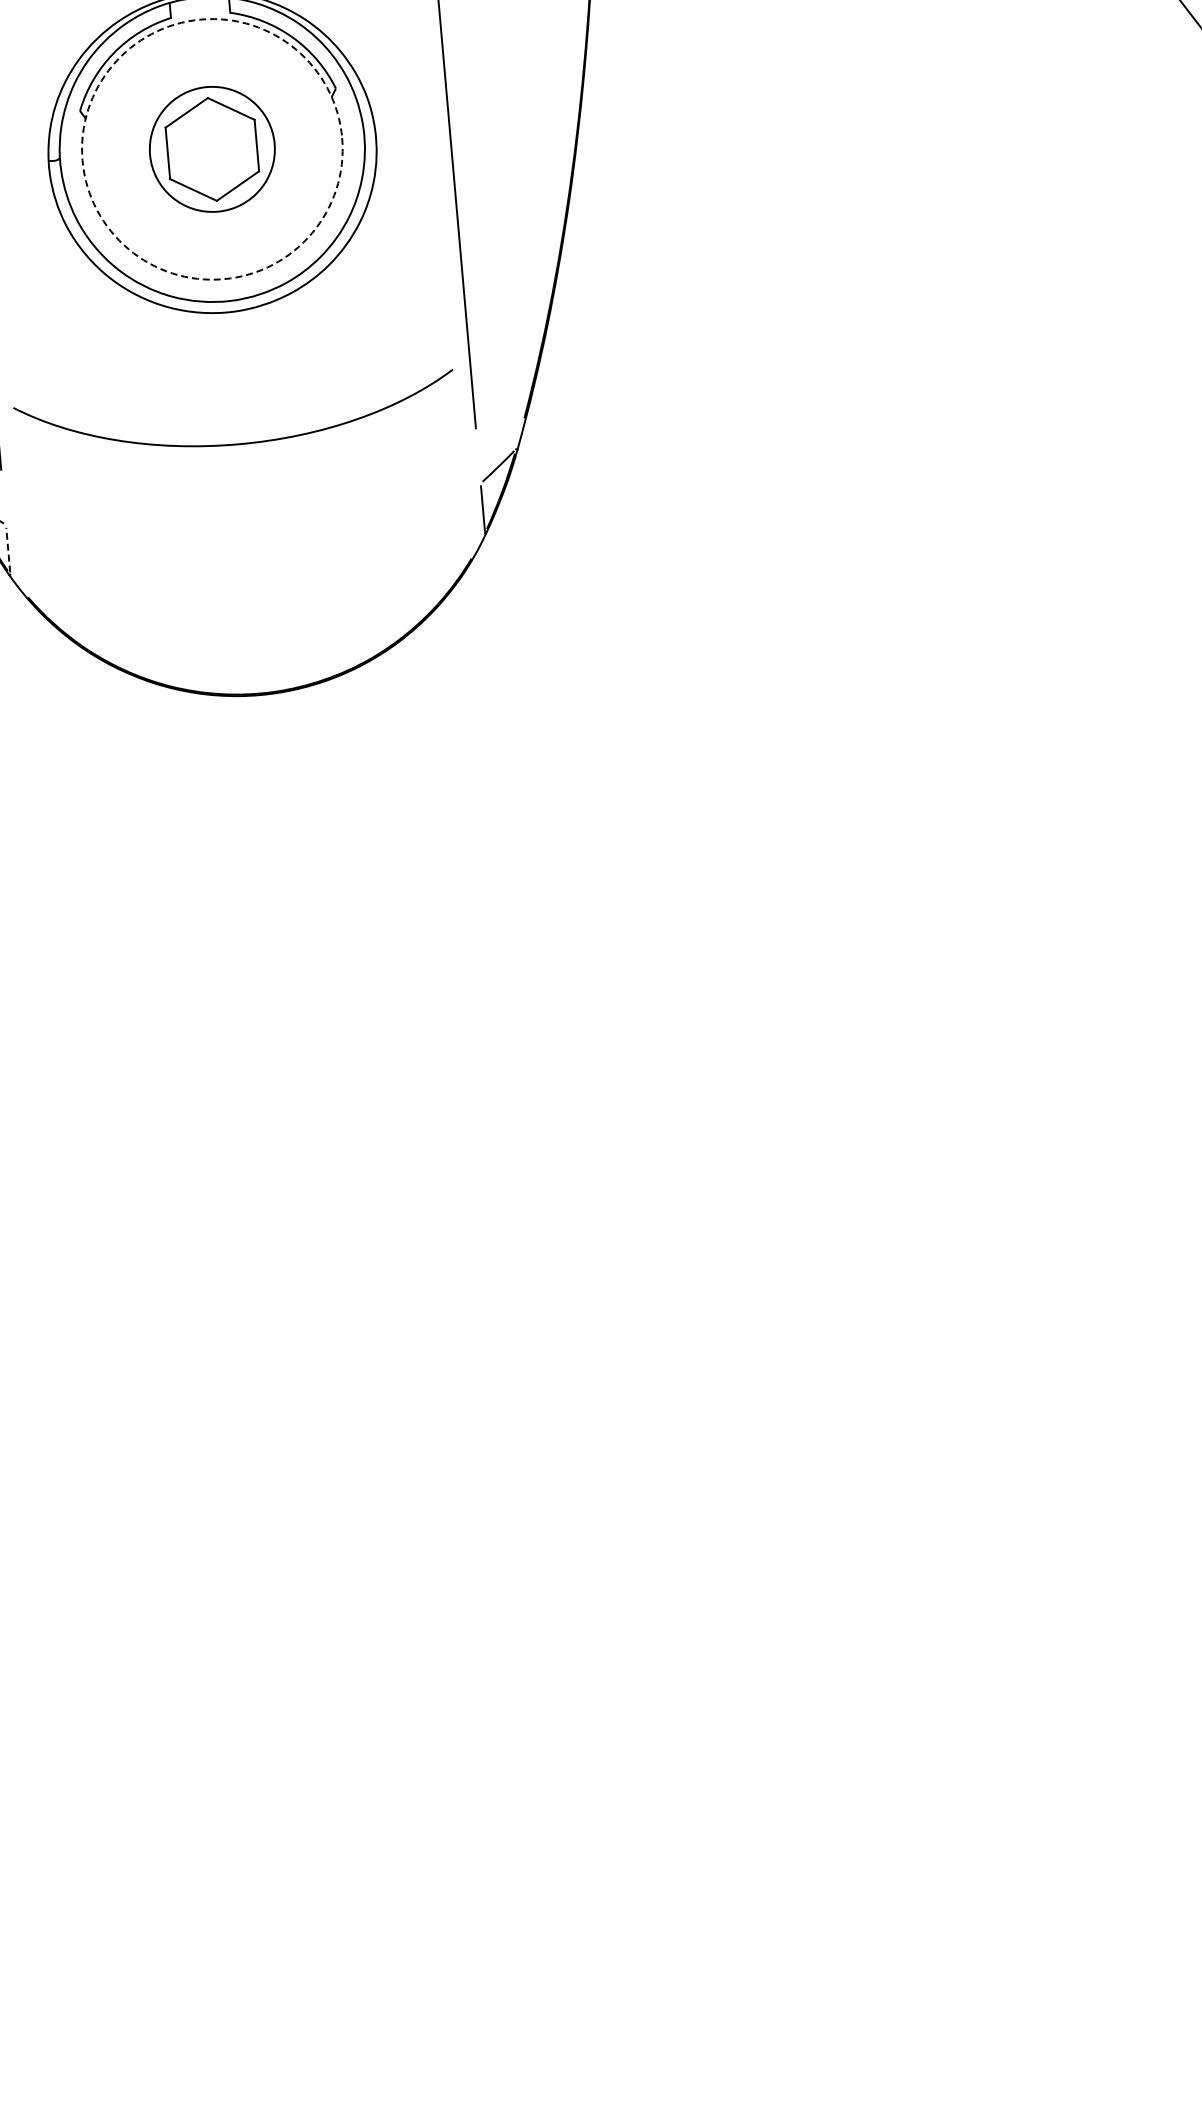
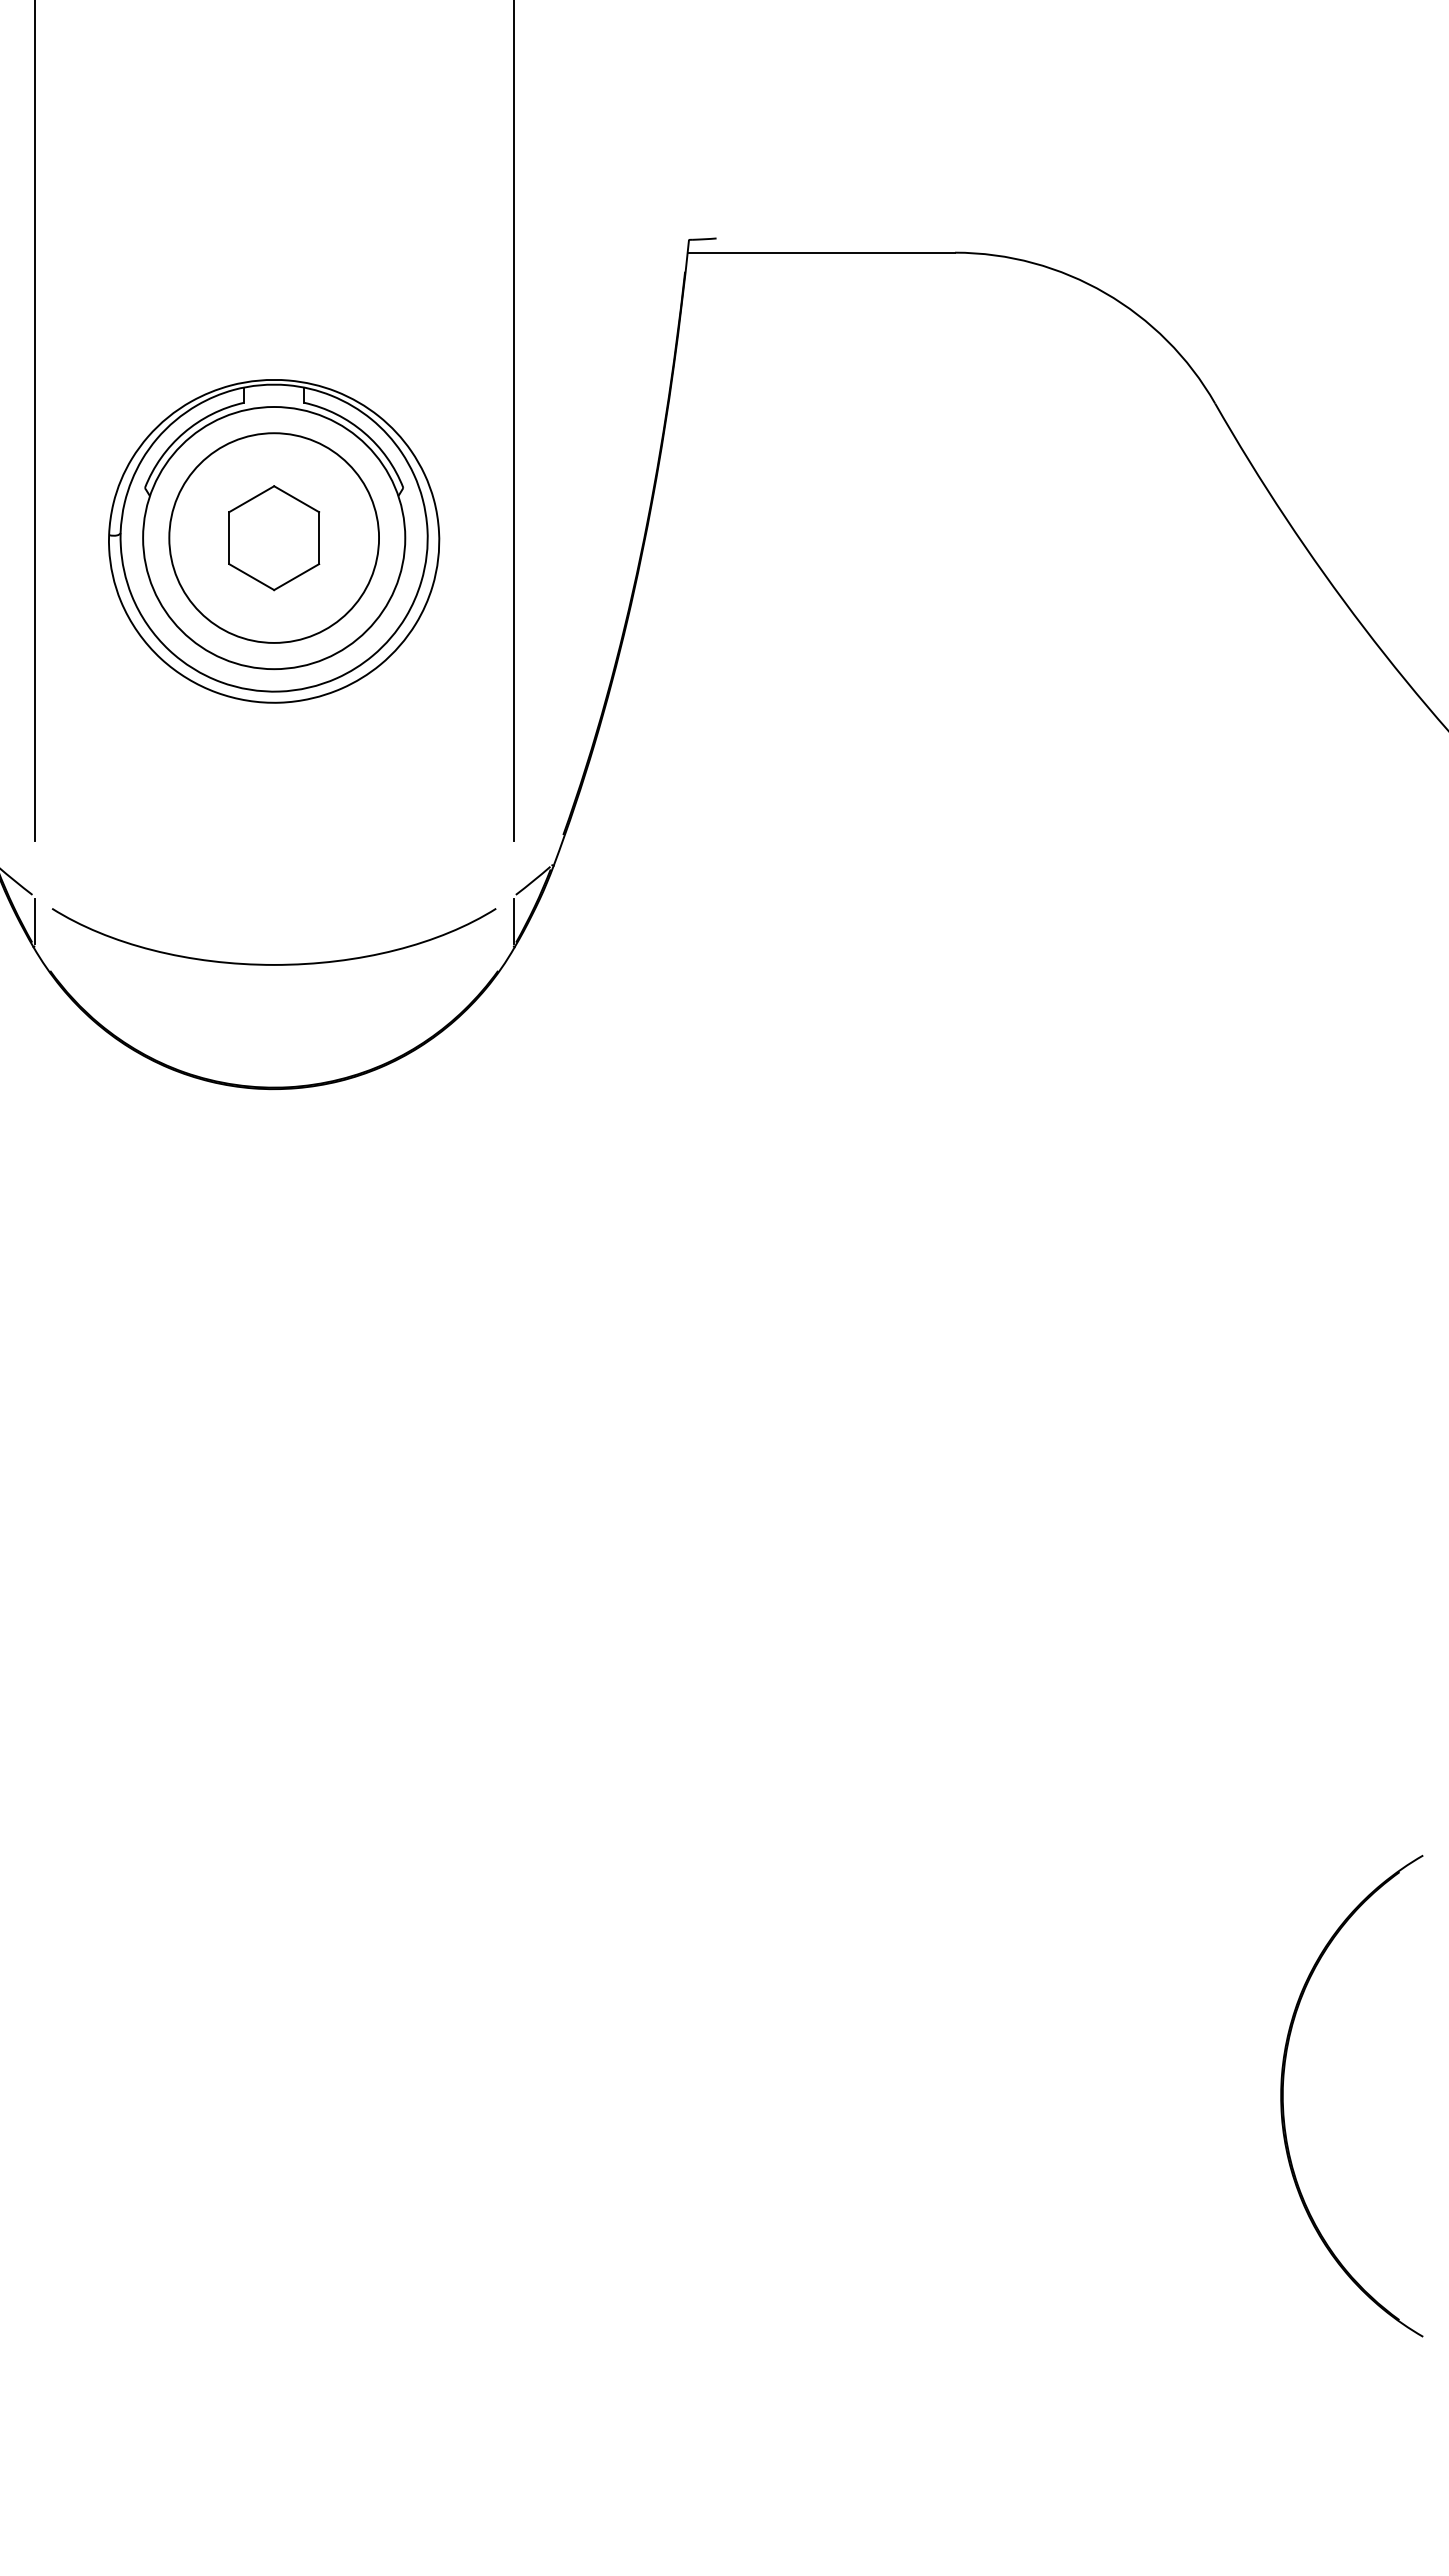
circle: (212, 148) -> (274, 537), size x1.67
circle: (212, 149) -> (274, 538), dashed -> solid
curve: (237, 443) -> (273, 964), moved
line: (8, 549) -> (34, 921), dashed -> solid

